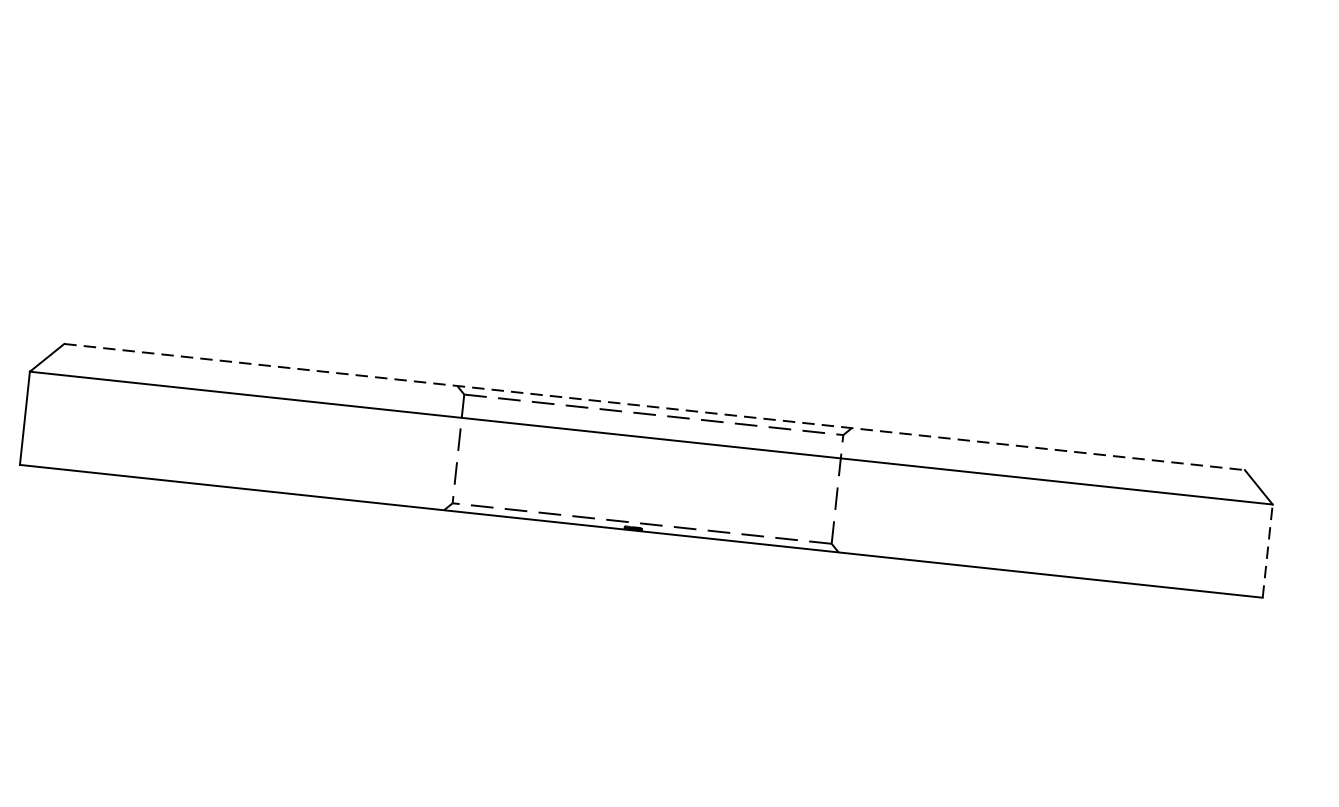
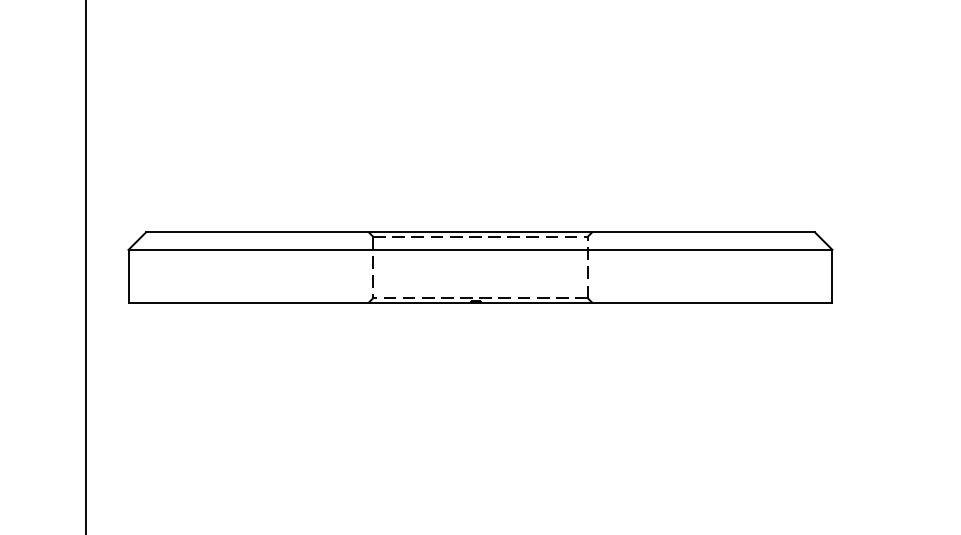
line: (654, 407) -> (480, 232), dashed -> solid
line: (1267, 549) -> (832, 275), dashed -> solid

